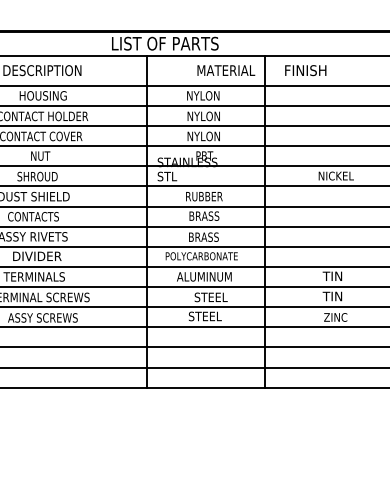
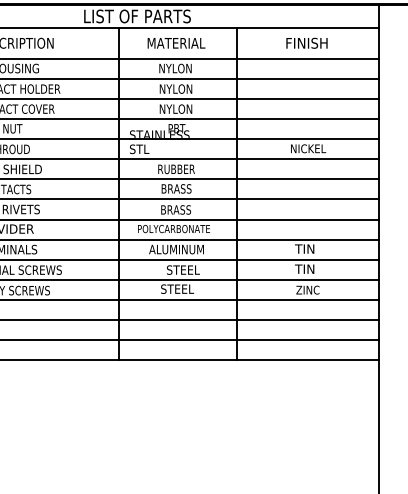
text: (305, 69) -> (306, 42), moved
text: (226, 70) -> (176, 43), moved

